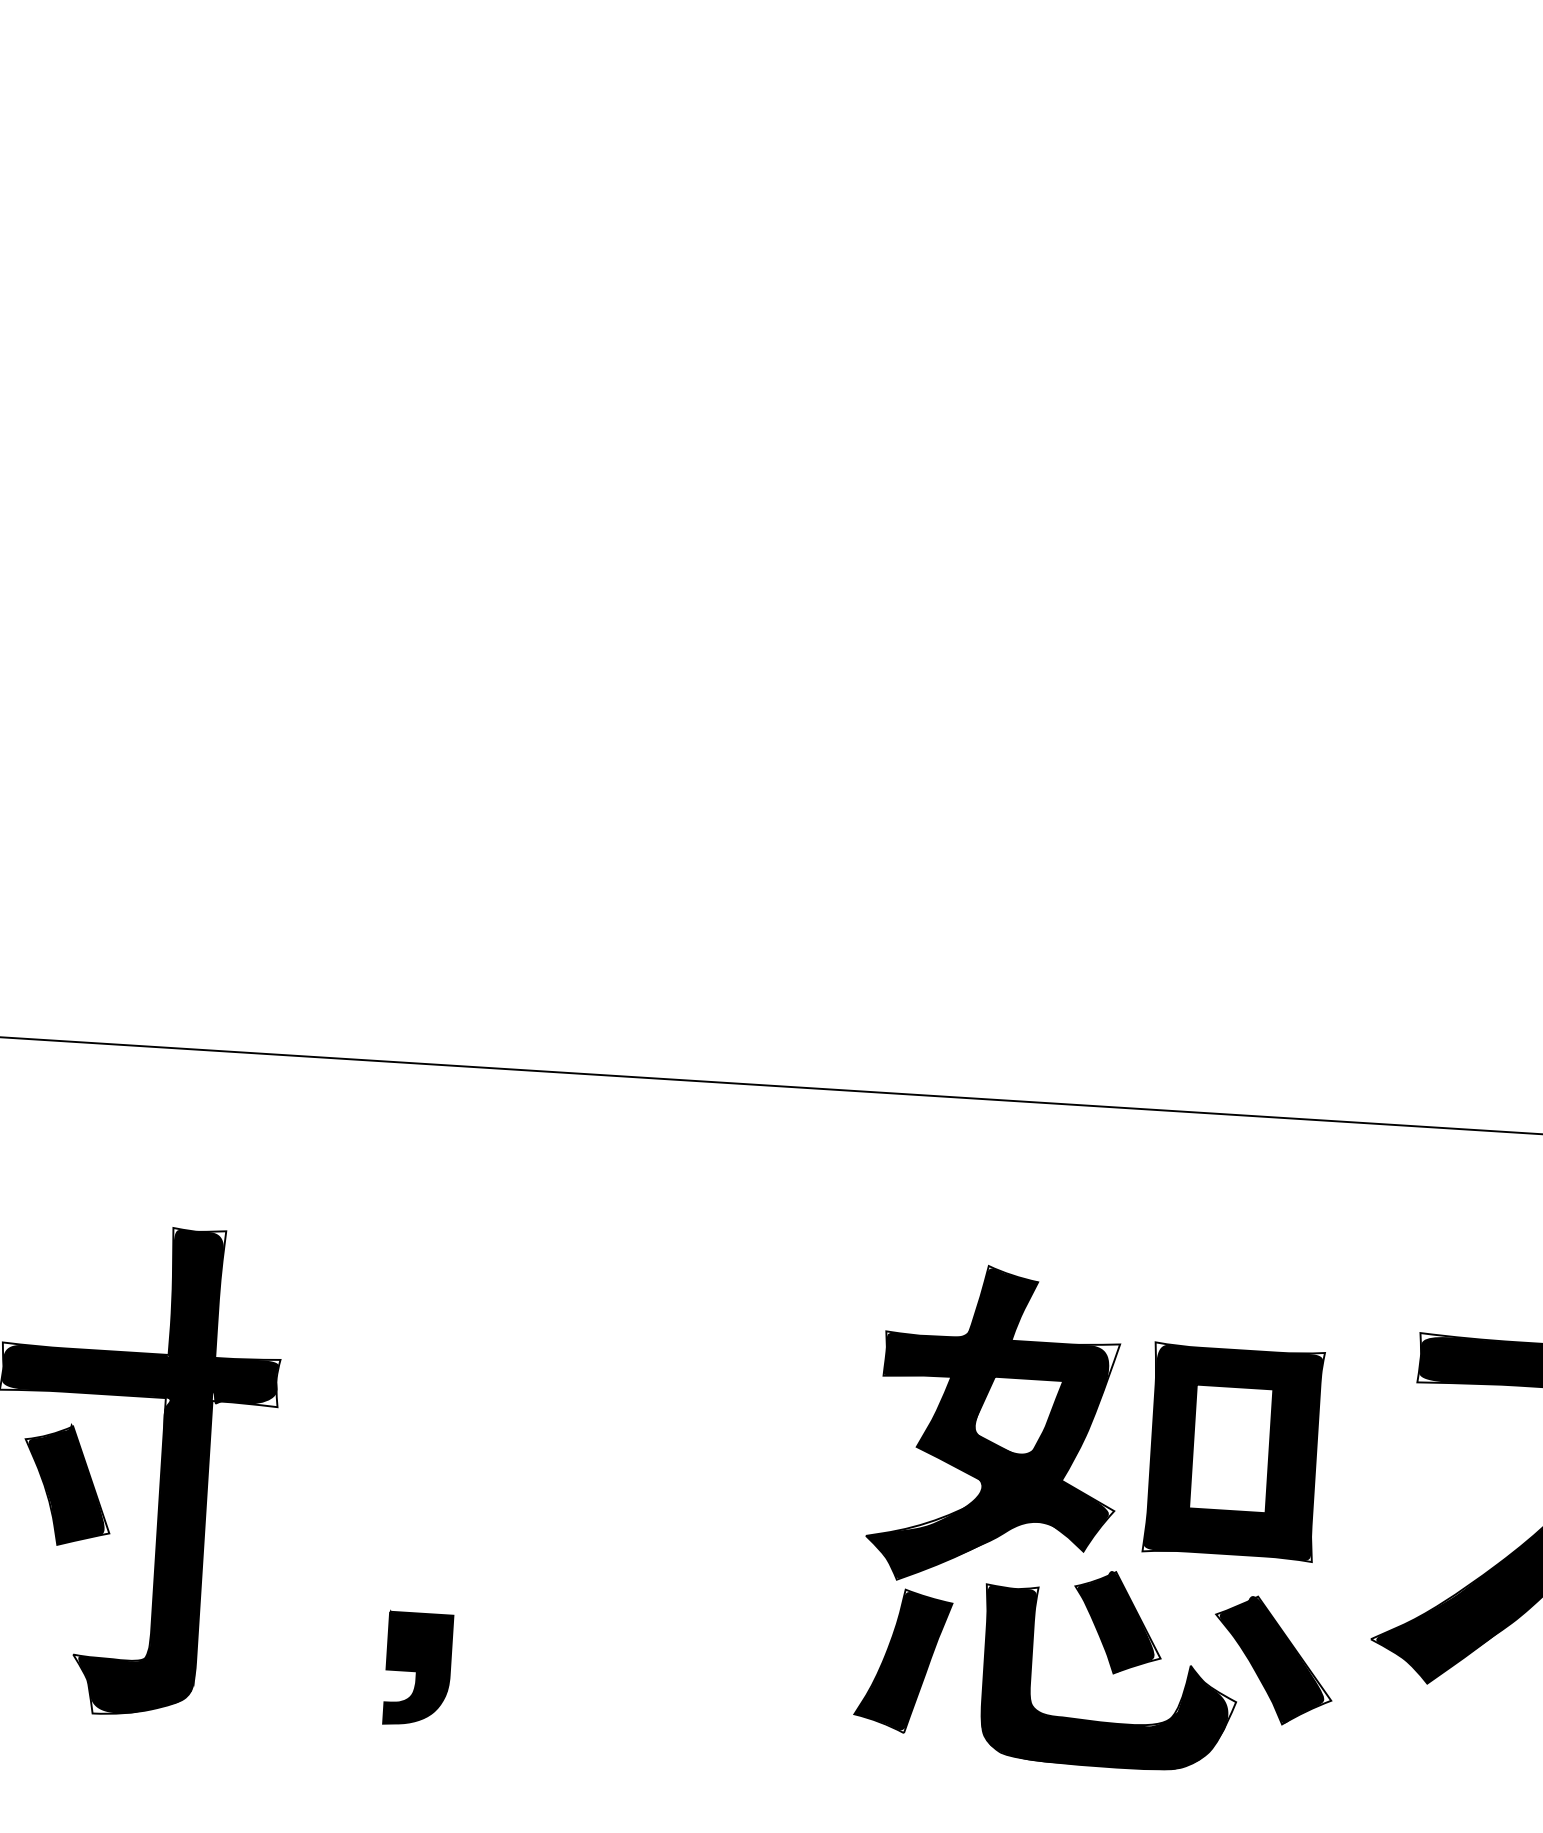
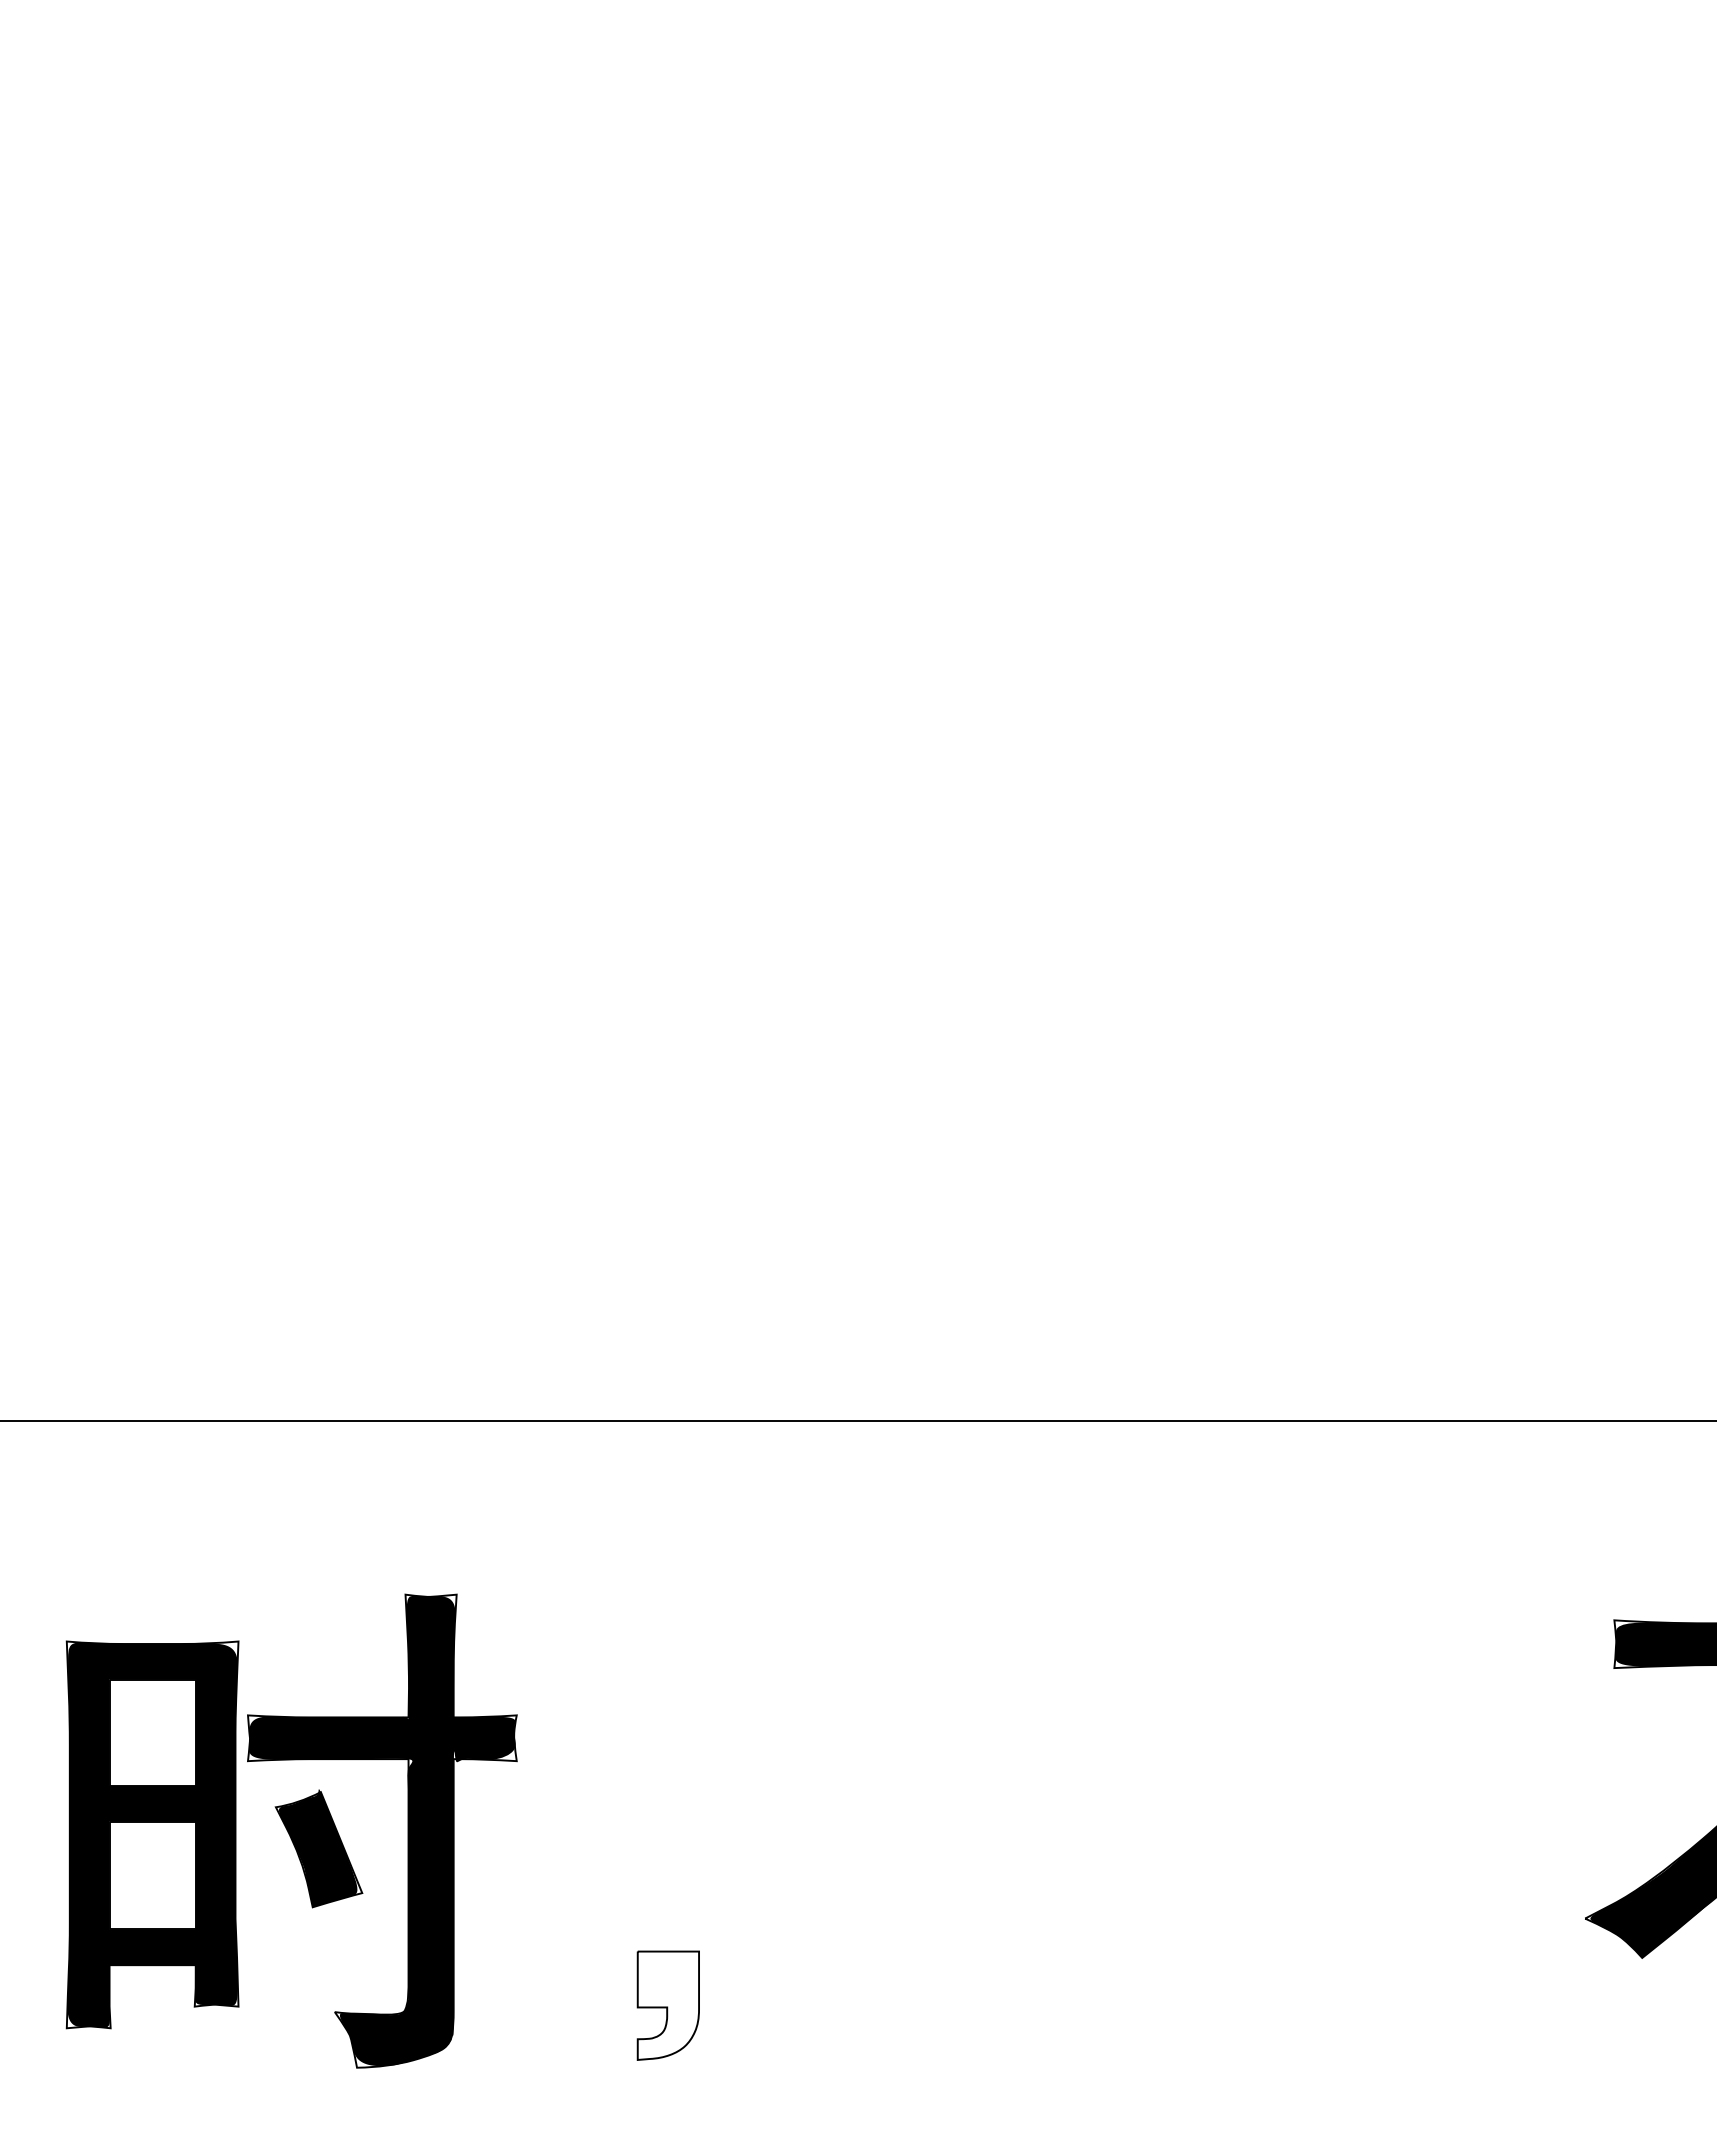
part: (1103, 1519) -> (1320, 1819), removed
fill: (418, 1668) -> (668, 2004), removed

